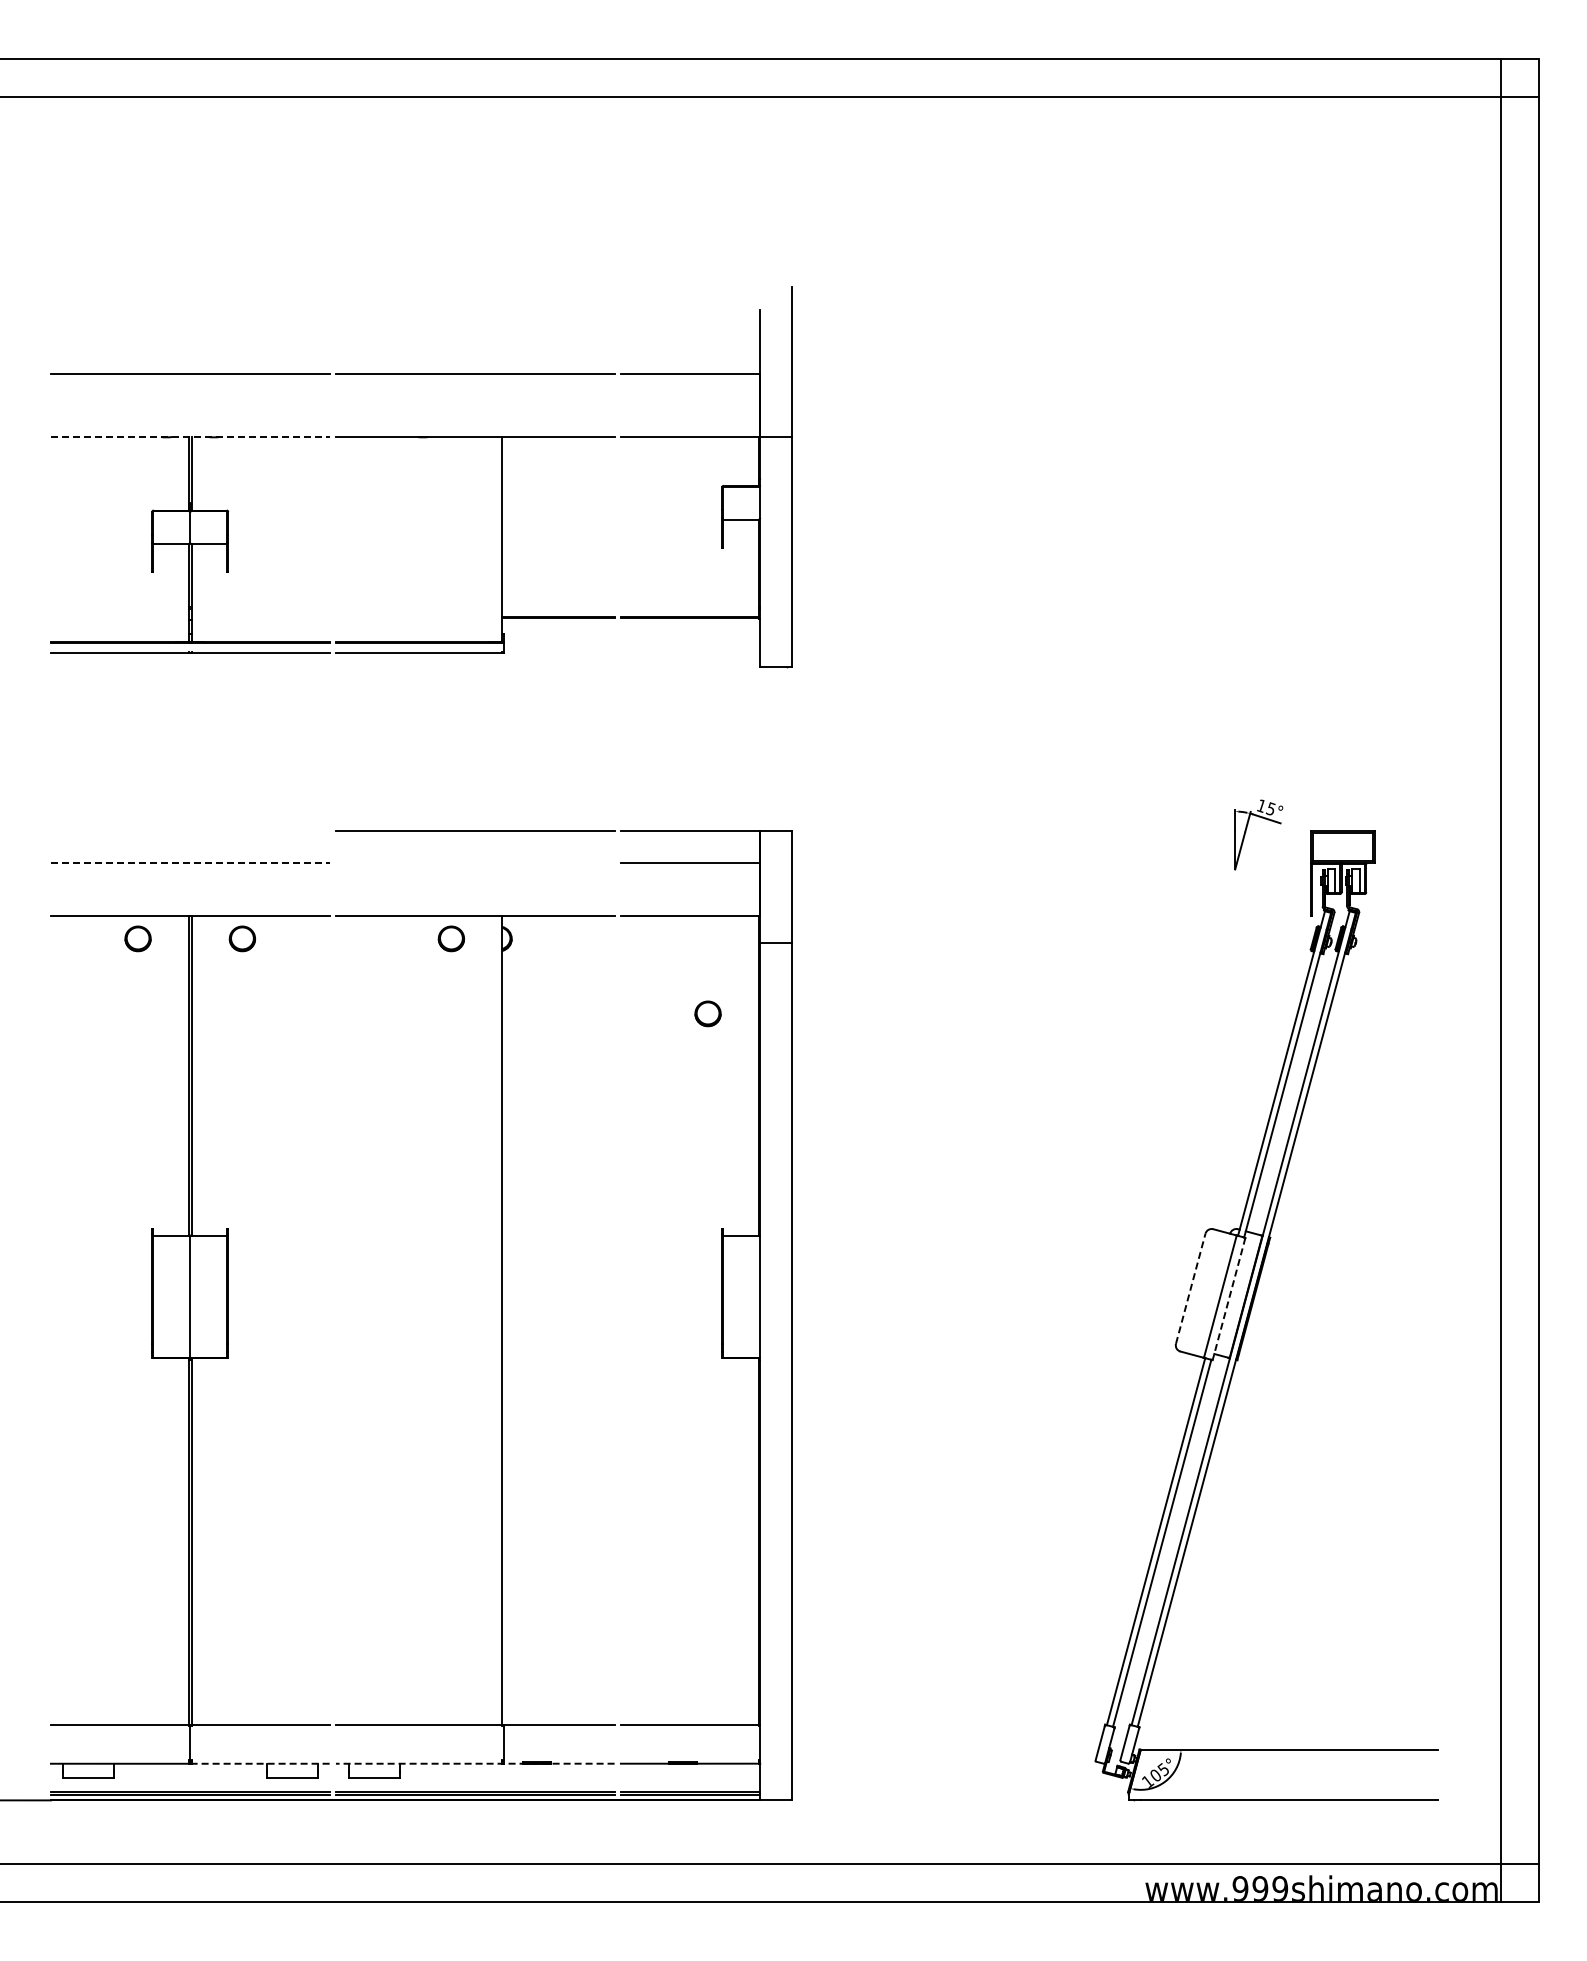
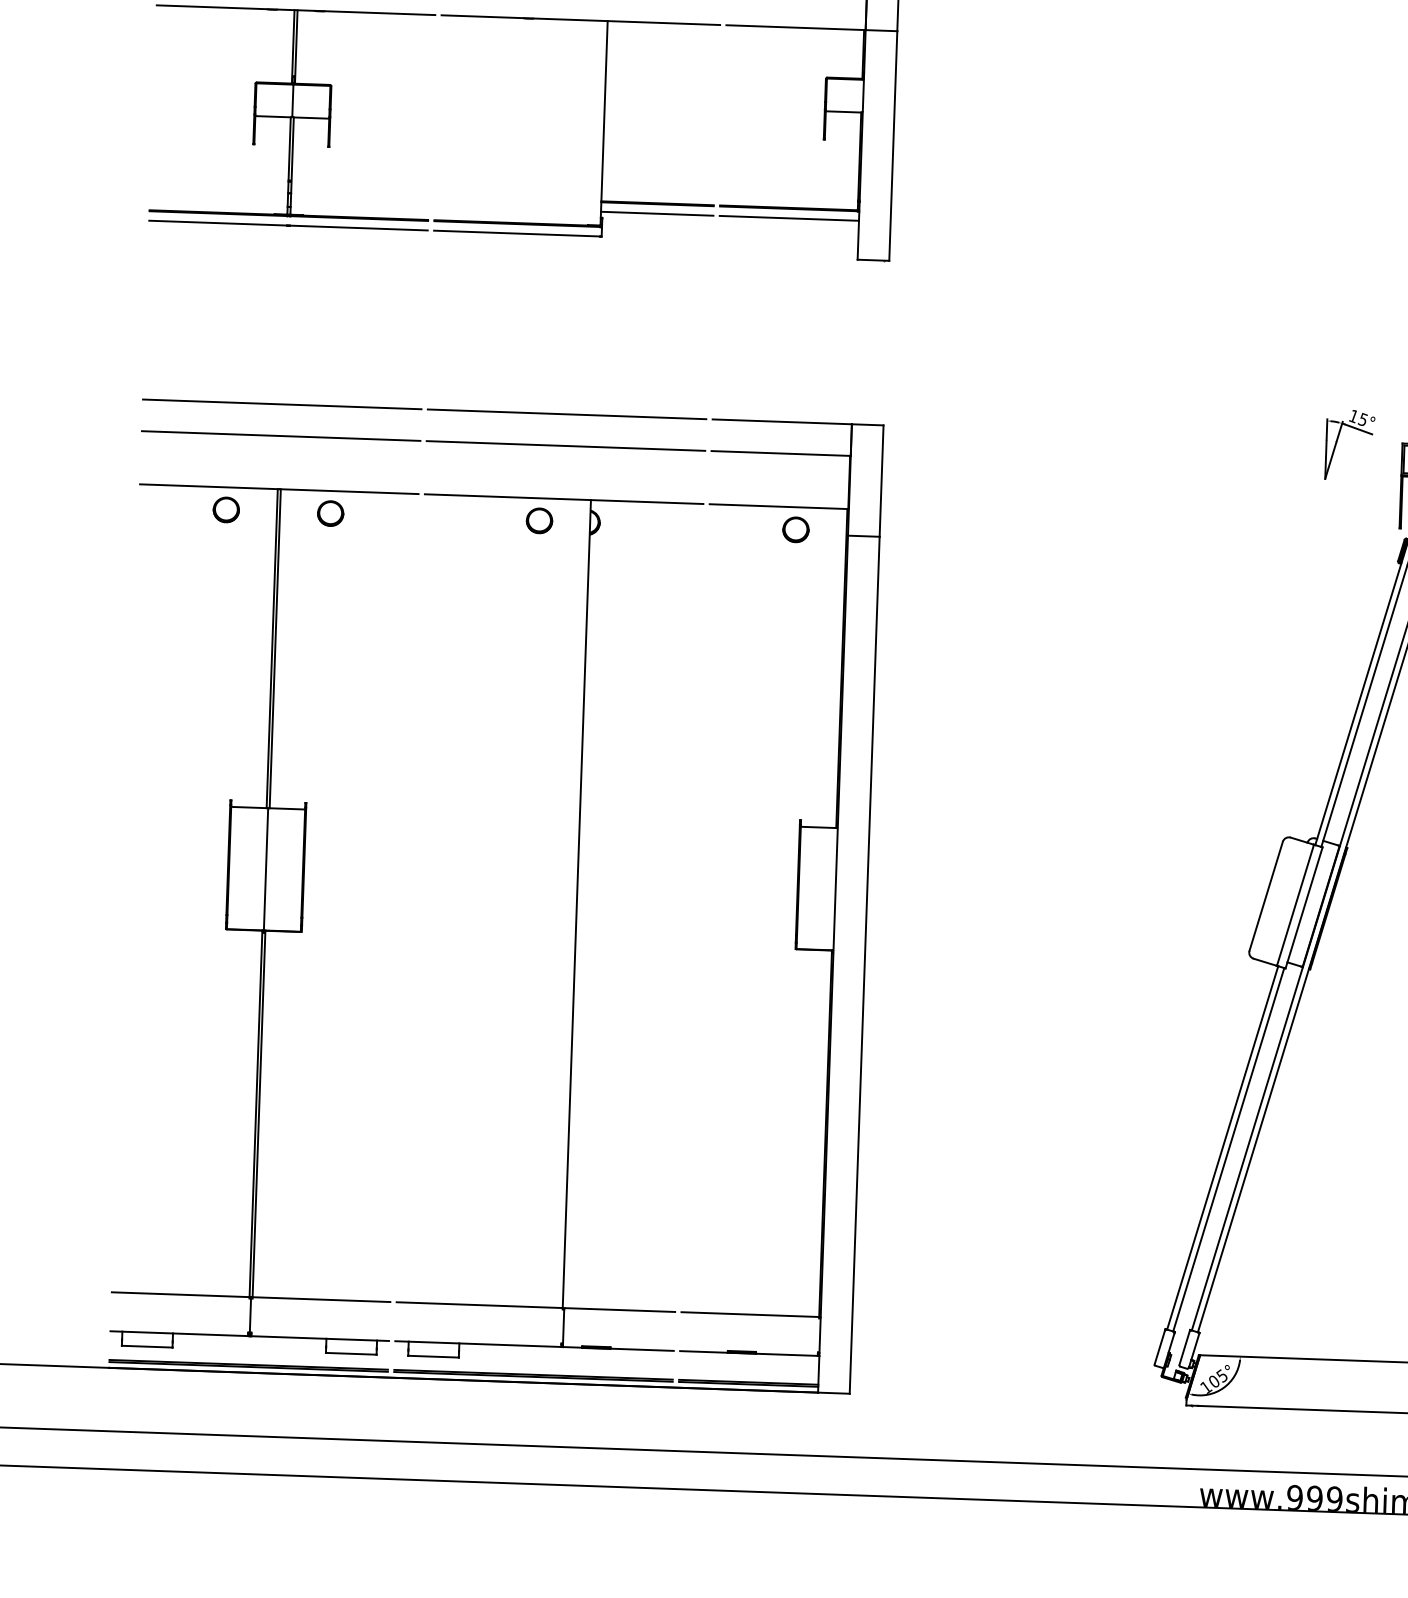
line: (190, 437) -> (296, 10), dashed -> solid
line: (558, 627) -> (657, 213), added
line: (690, 627) -> (789, 218), added
line: (189, 831) -> (281, 404), added
line: (190, 863) -> (281, 436), dashed -> solid
line: (474, 863) -> (565, 446), added
part: (707, 1013) -> (795, 529), moved
line: (1190, 1288) -> (1265, 896), dashed -> solid
line: (1228, 1299) -> (1303, 908), dashed -> solid
line: (259, 1763) -> (318, 1338), dashed -> solid
line: (474, 1763) -> (533, 1345), dashed -> solid

